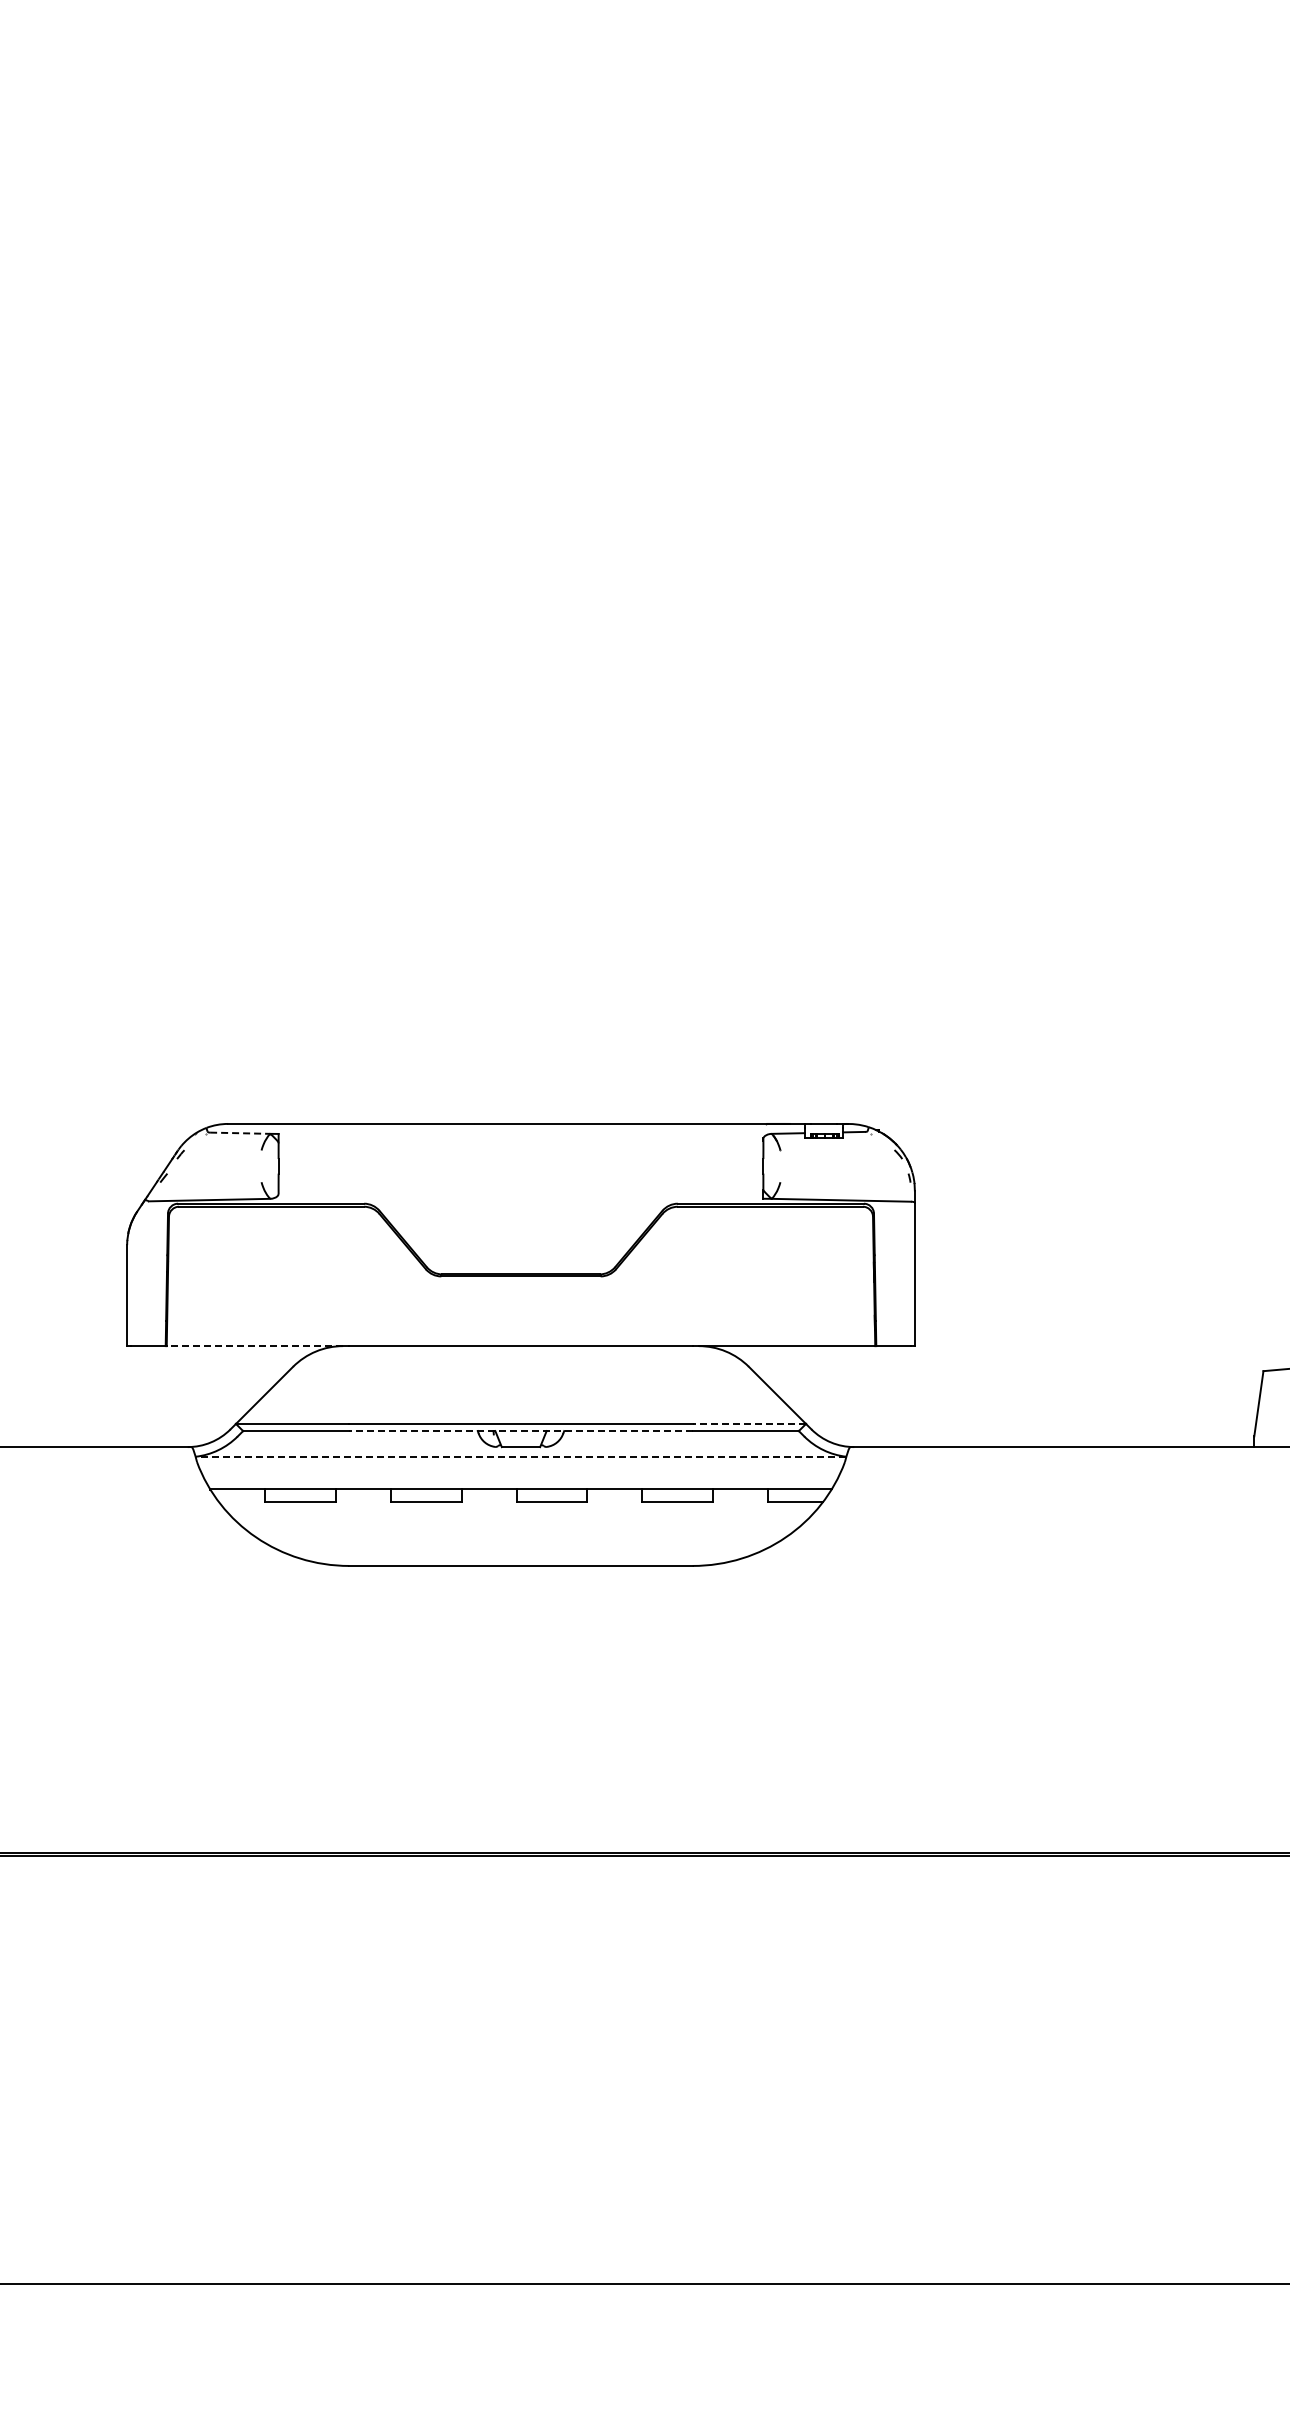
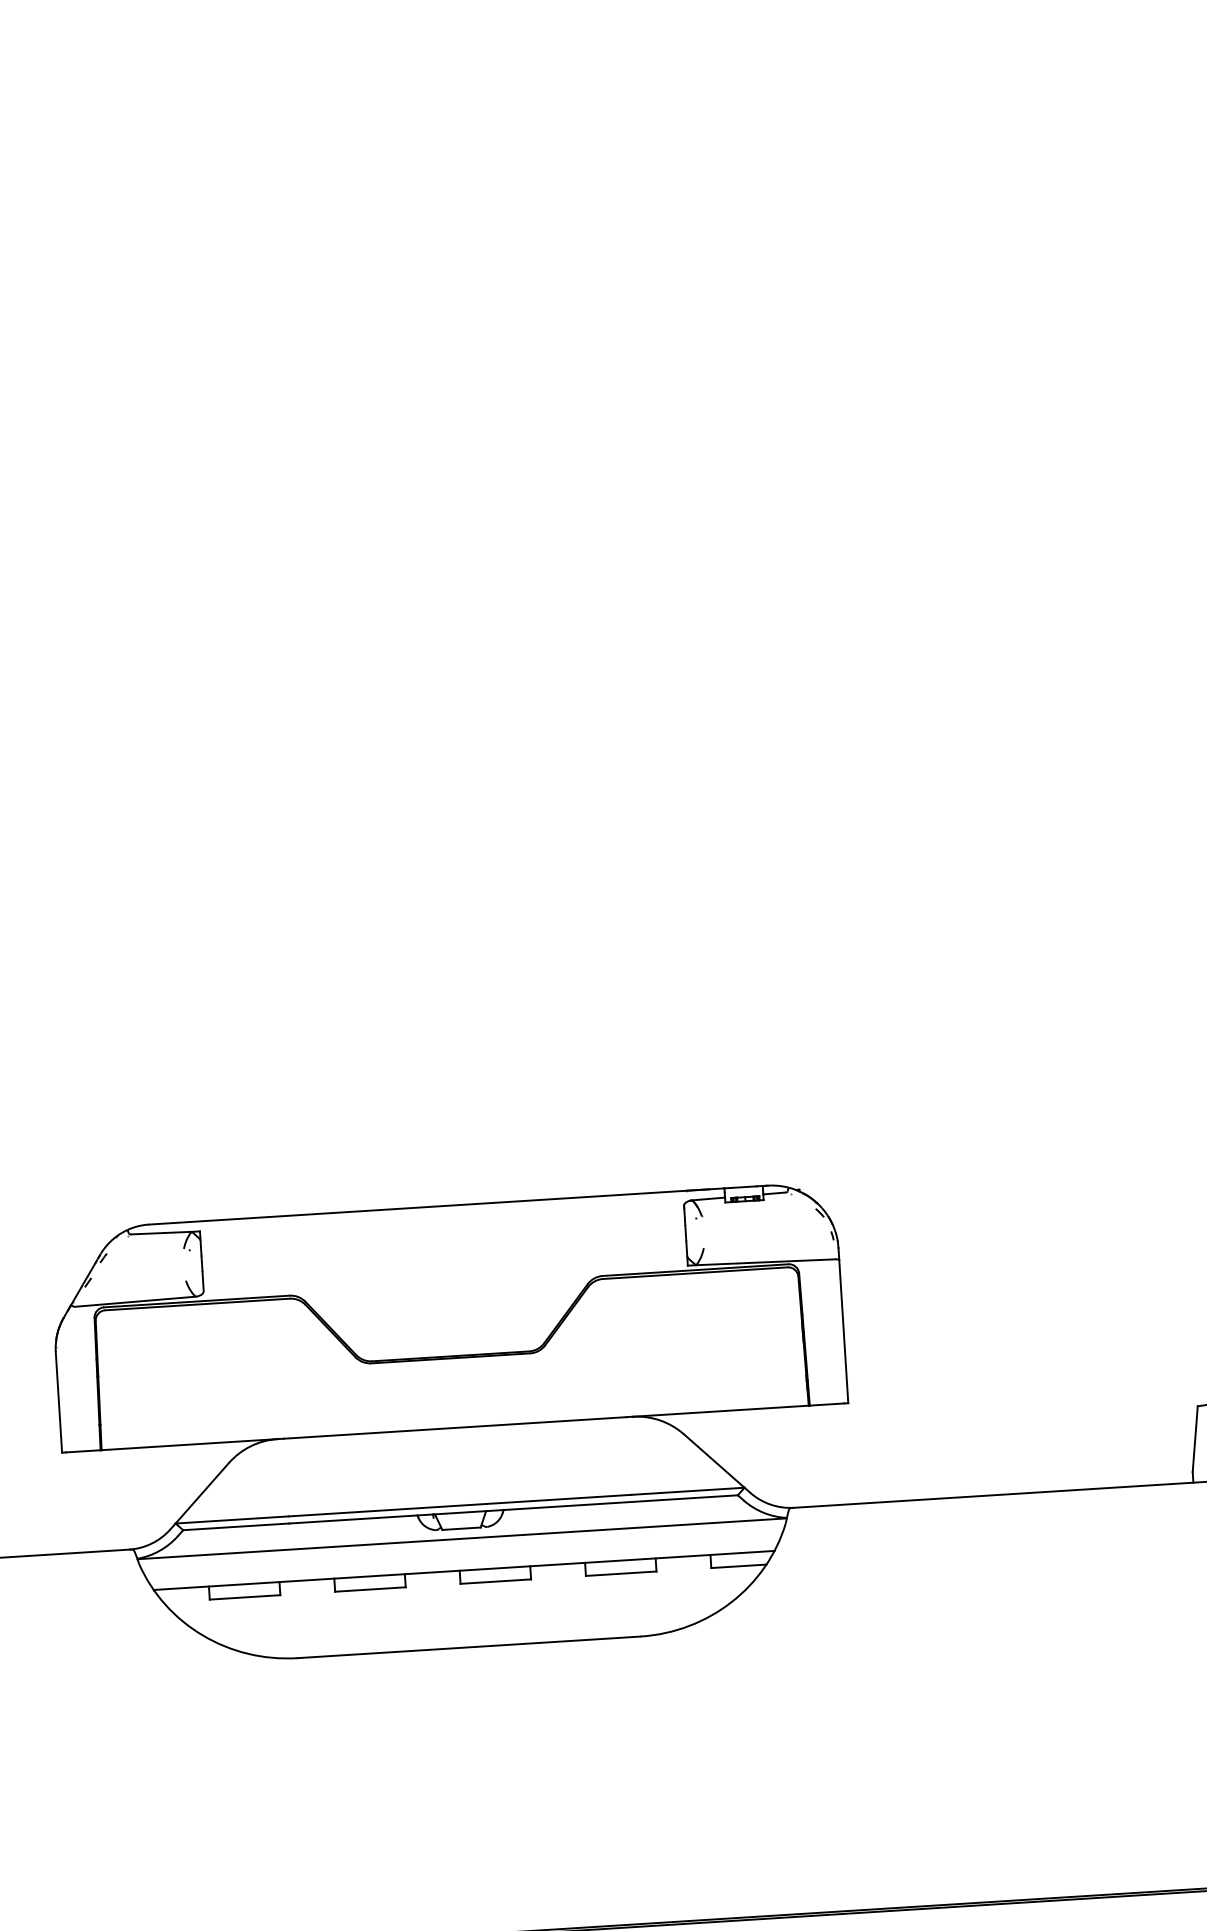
line: (240, 1133) -> (161, 1233), dashed -> solid
line: (254, 1346) -> (189, 1445), dashed -> solid
line: (749, 1423) -> (688, 1490), dashed -> solid
line: (521, 1431) -> (461, 1513), dashed -> solid
line: (520, 1457) -> (461, 1539), dashed -> solid

